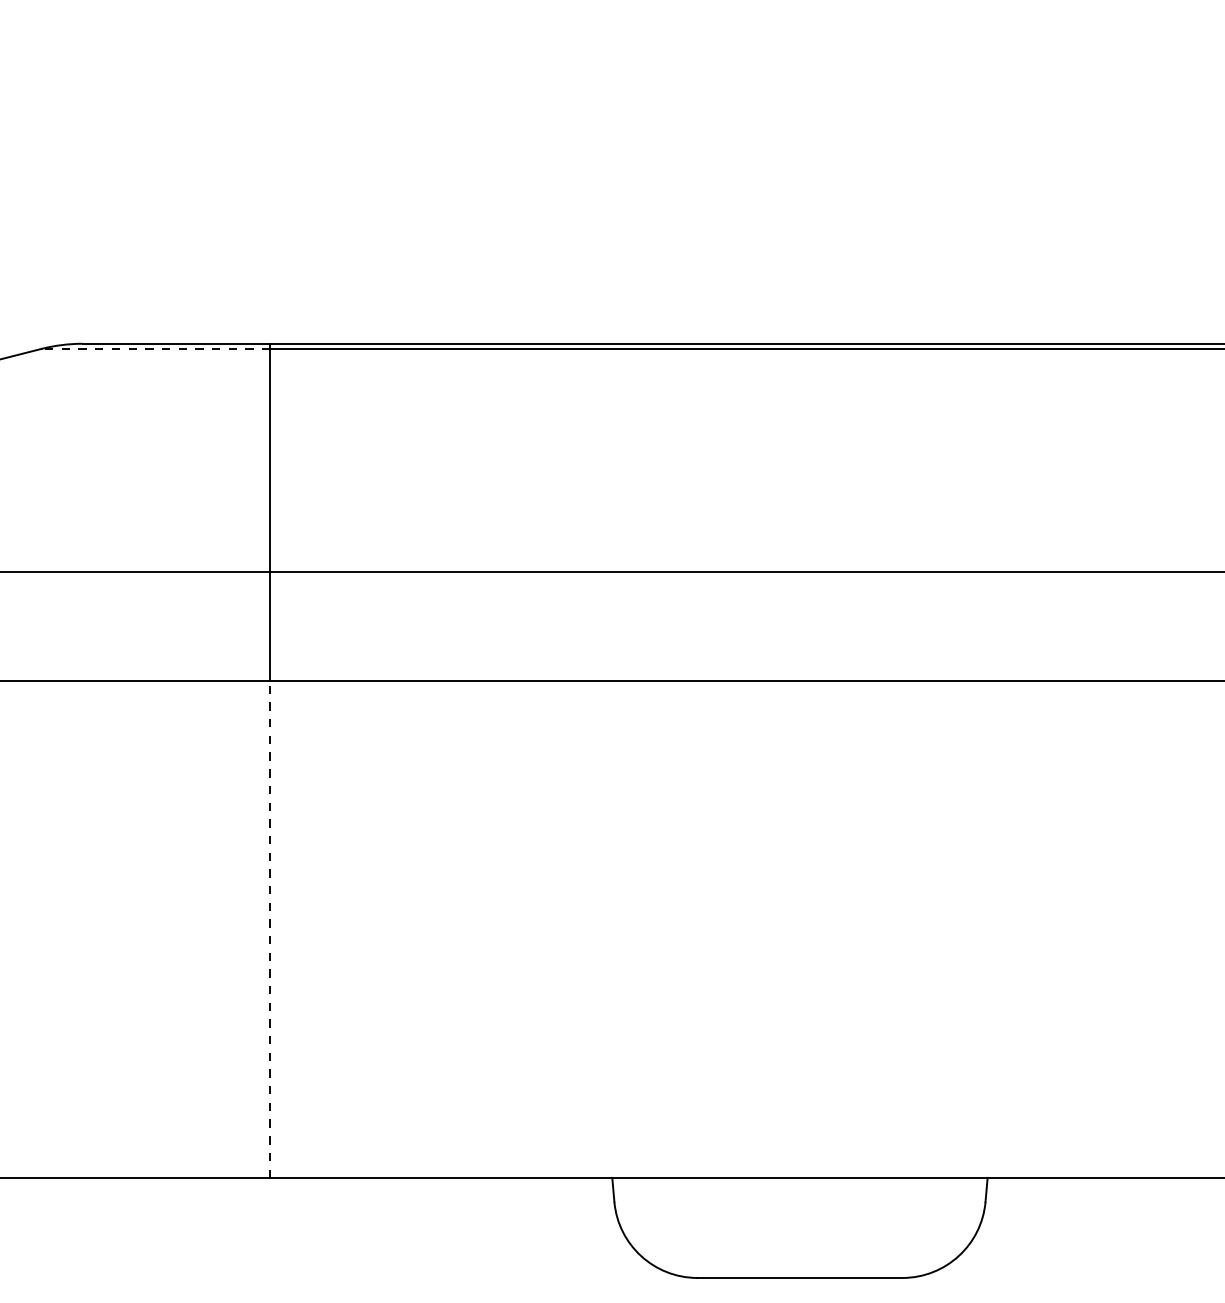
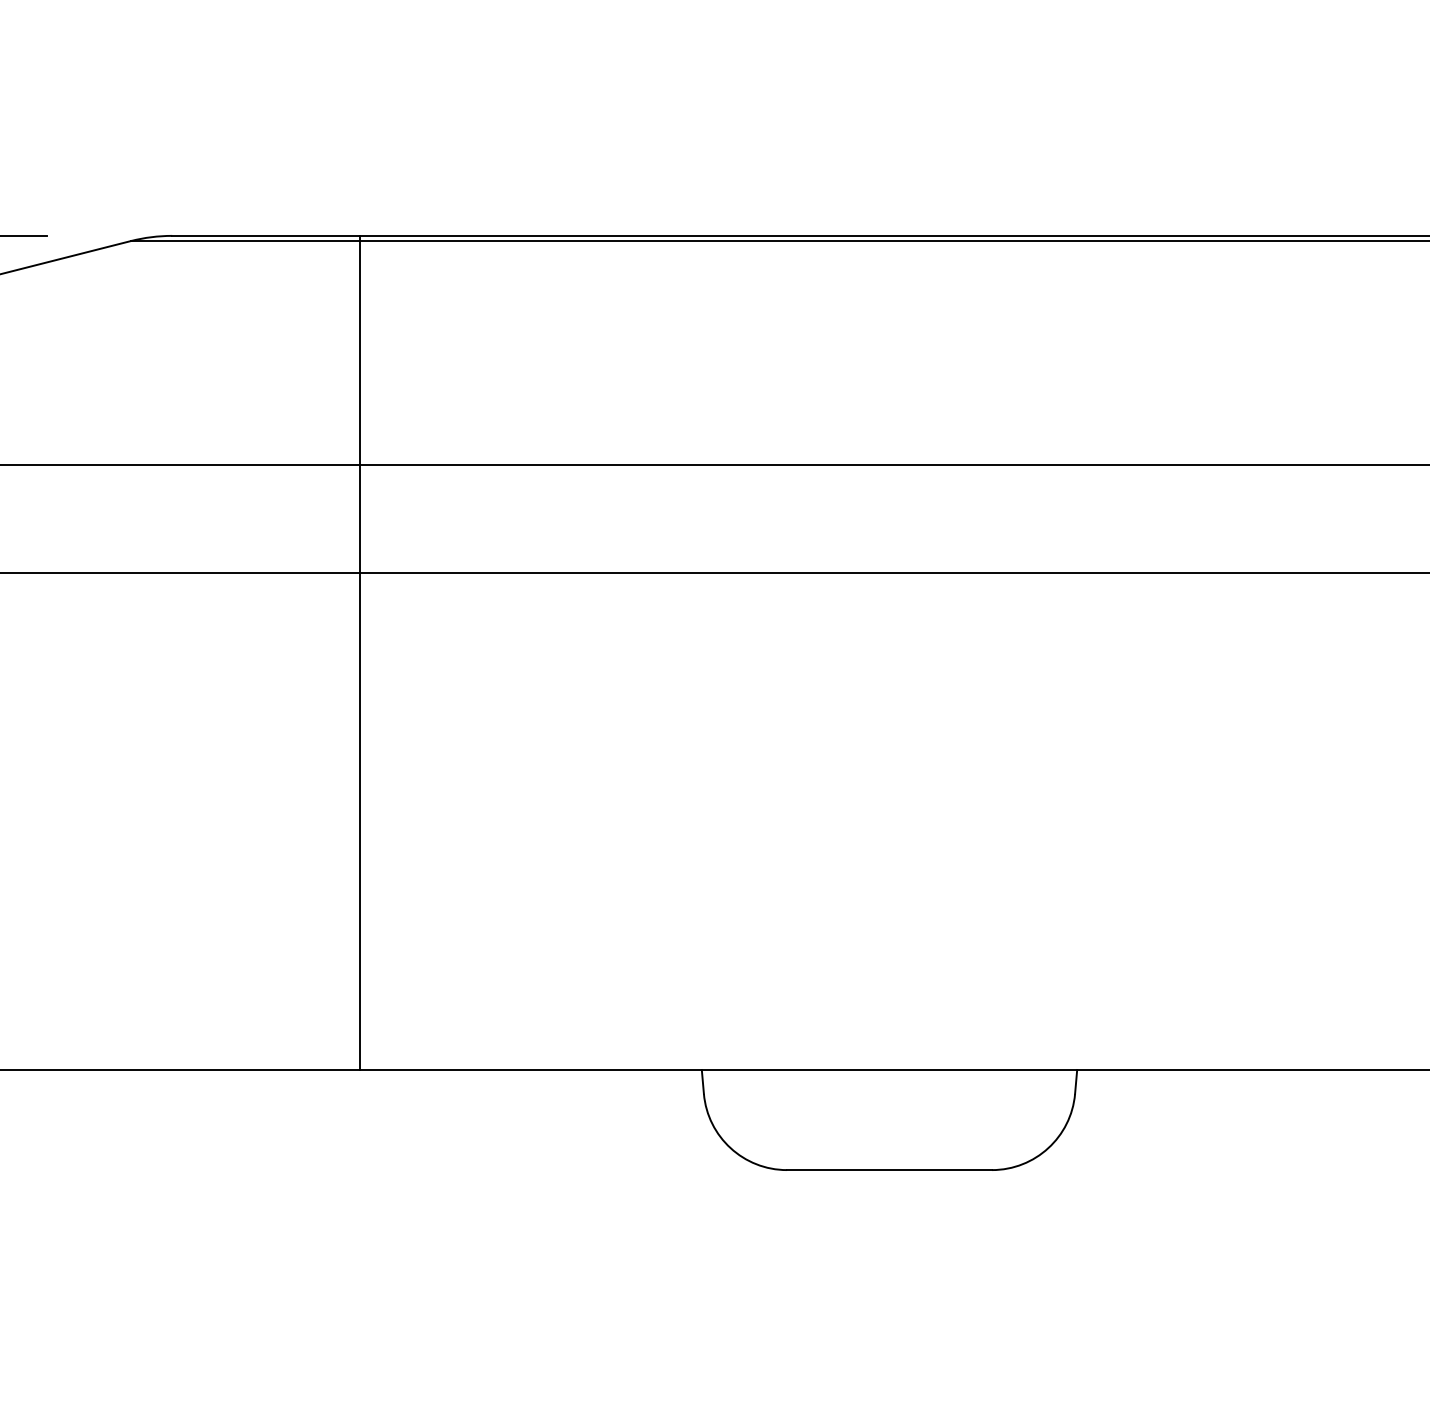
line: (154, 349) -> (244, 241), dashed -> solid
line: (269, 929) -> (359, 821), dashed -> solid

